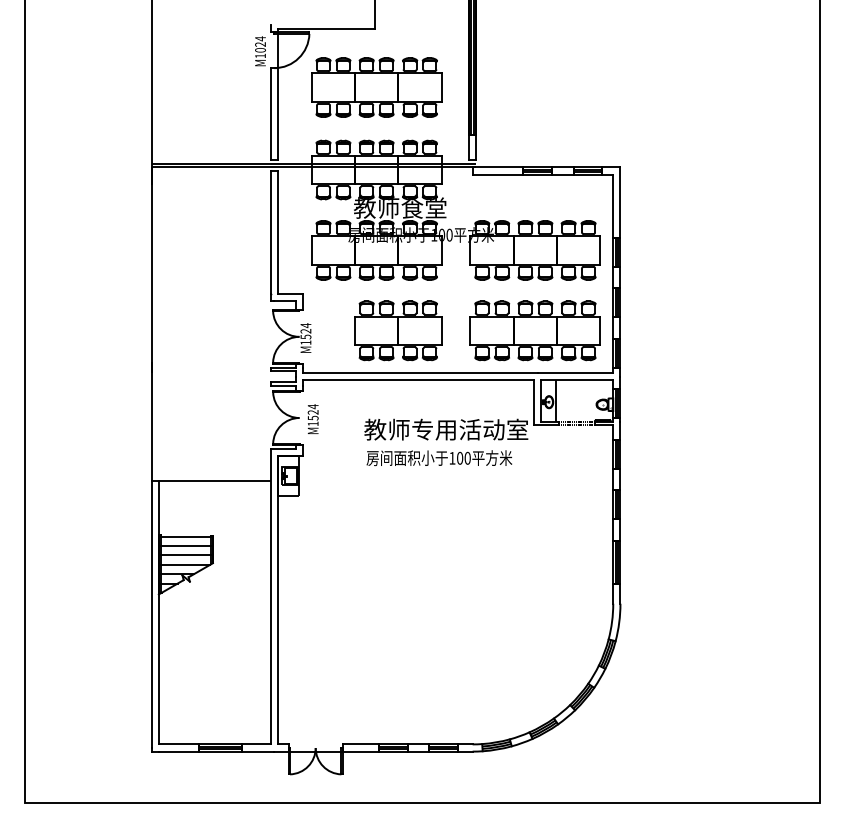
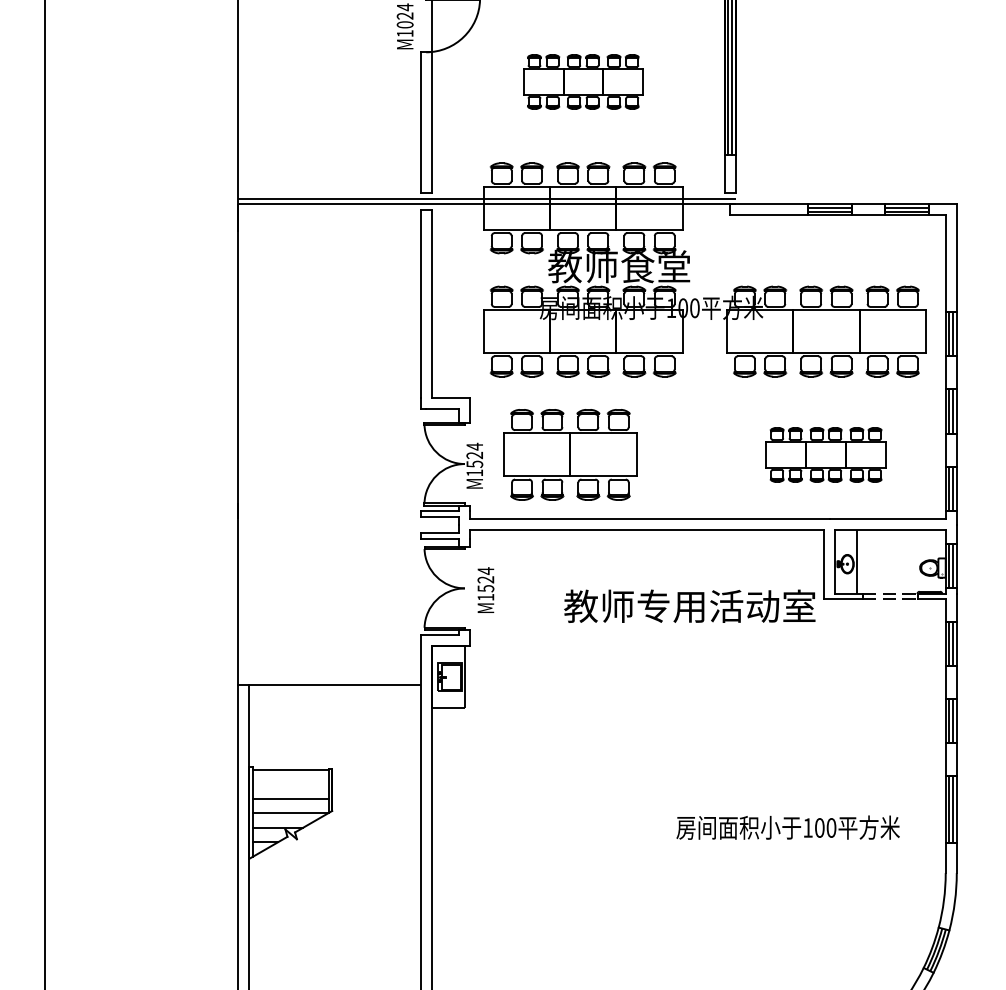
part: (376, 87) -> (582, 81), size x0.6
part: (398, 330) -> (570, 454), moved
part: (534, 330) -> (825, 454), size x0.6
text: (439, 458) -> (788, 828), moved
line: (185, 546) -> (290, 785), removed

